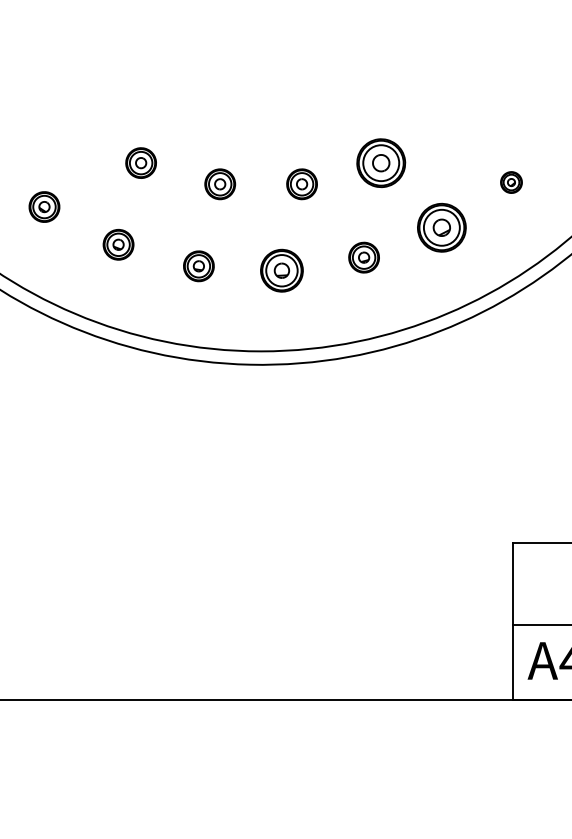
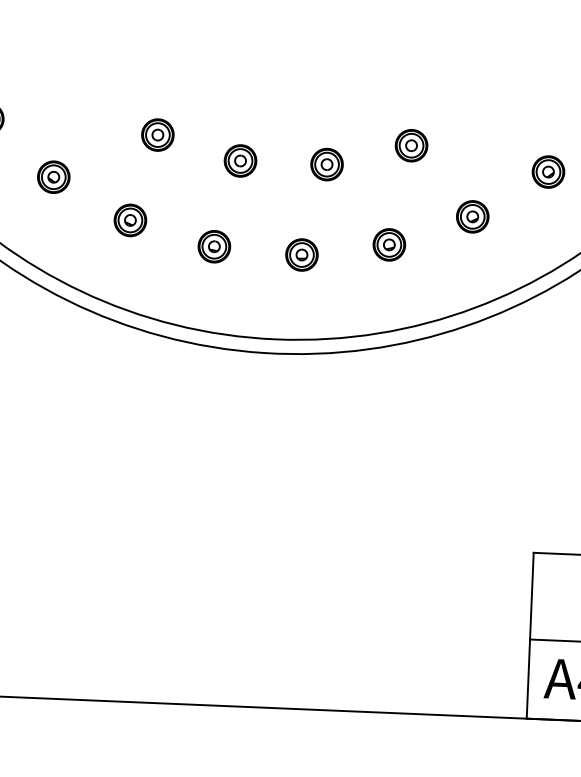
part: (380, 162) -> (410, 145), size x0.62
part: (511, 182) -> (548, 171), size x1.43
part: (441, 227) -> (472, 216), size x0.62
part: (281, 270) -> (301, 254), size x0.71

